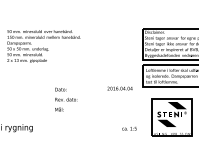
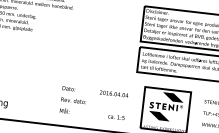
text: (119, 88) -> (113, 93), moved
text: (66, 99) -> (73, 100), moved

